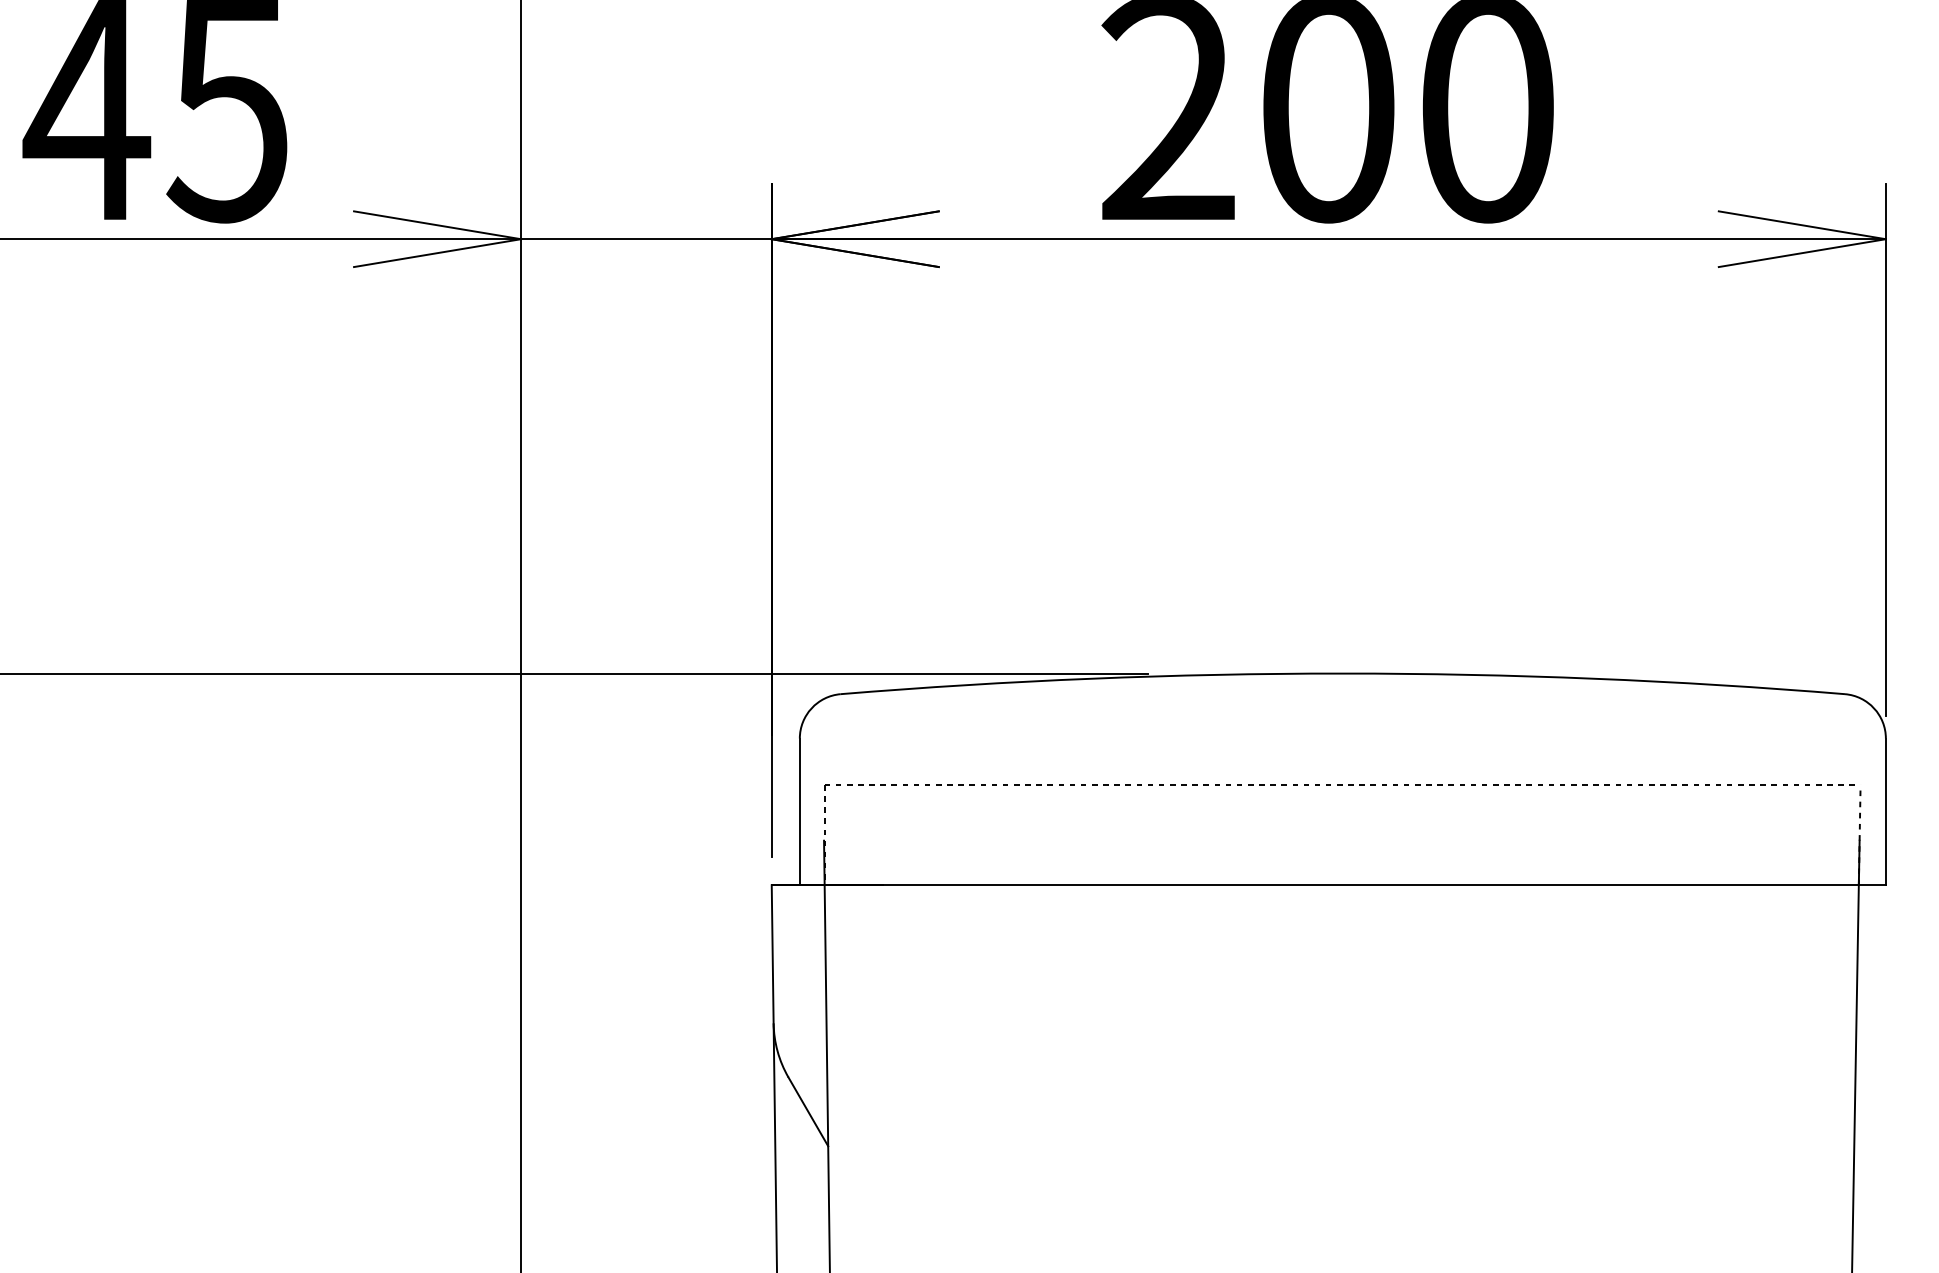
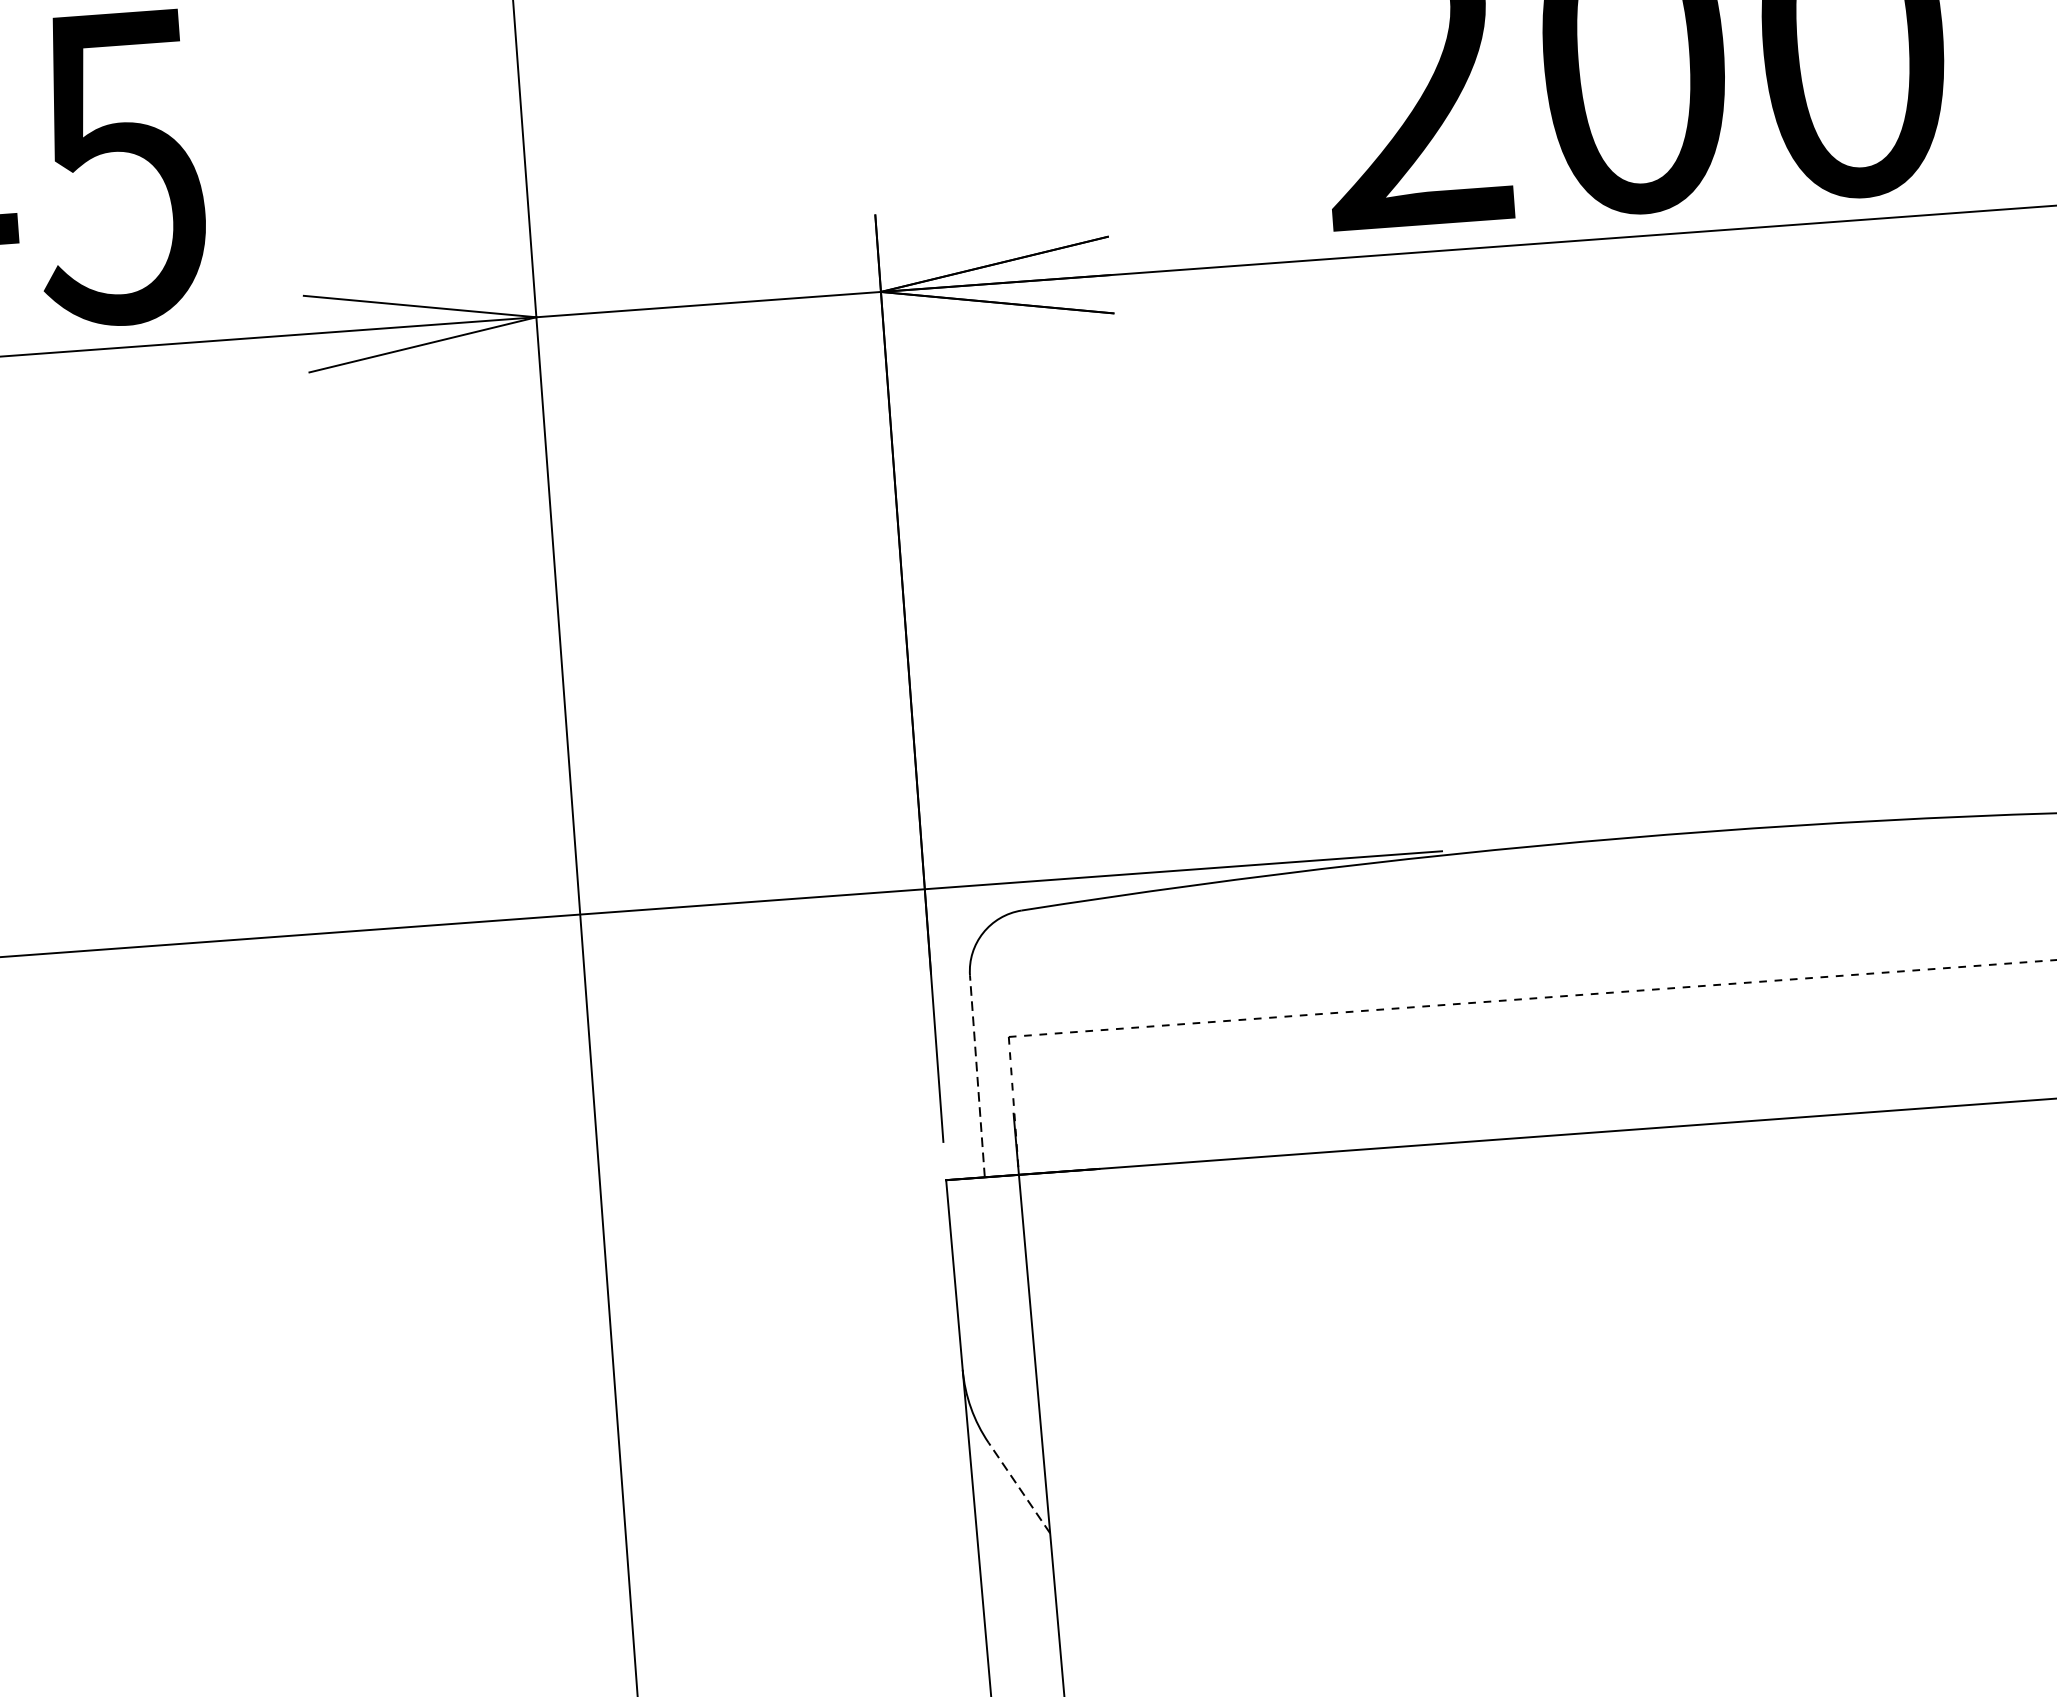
line: (799, 811) -> (976, 1076), solid -> dashed
line: (808, 1111) -> (1019, 1487), solid -> dashed

